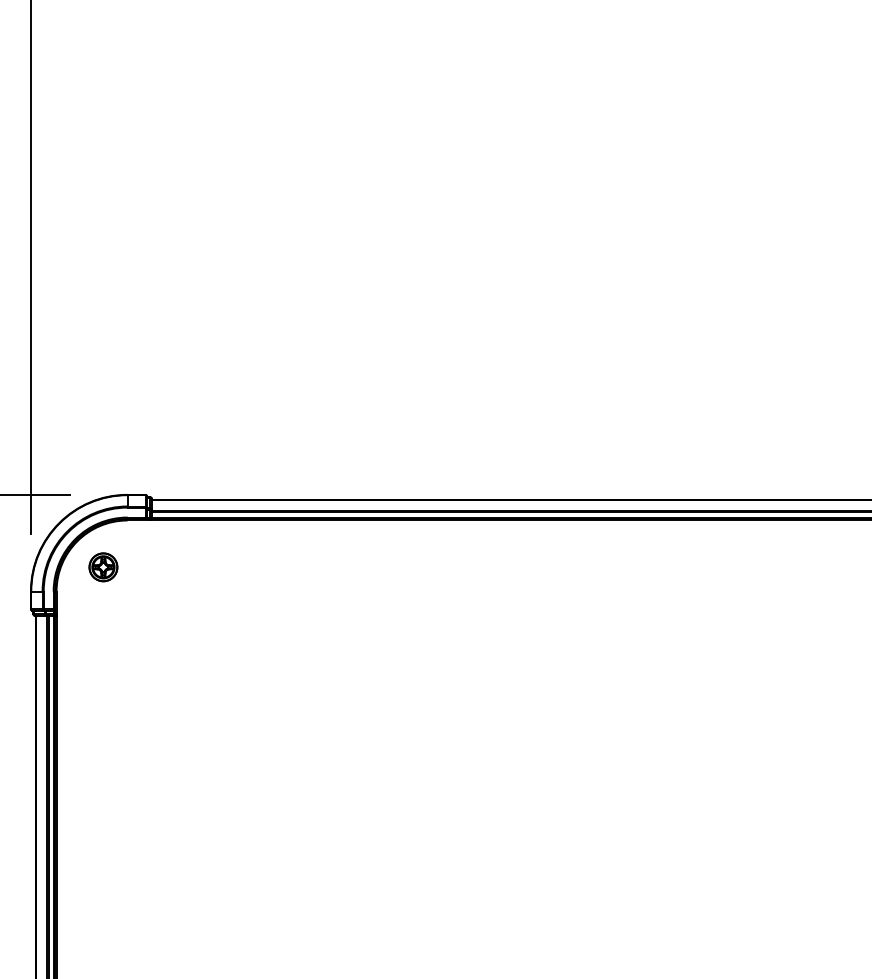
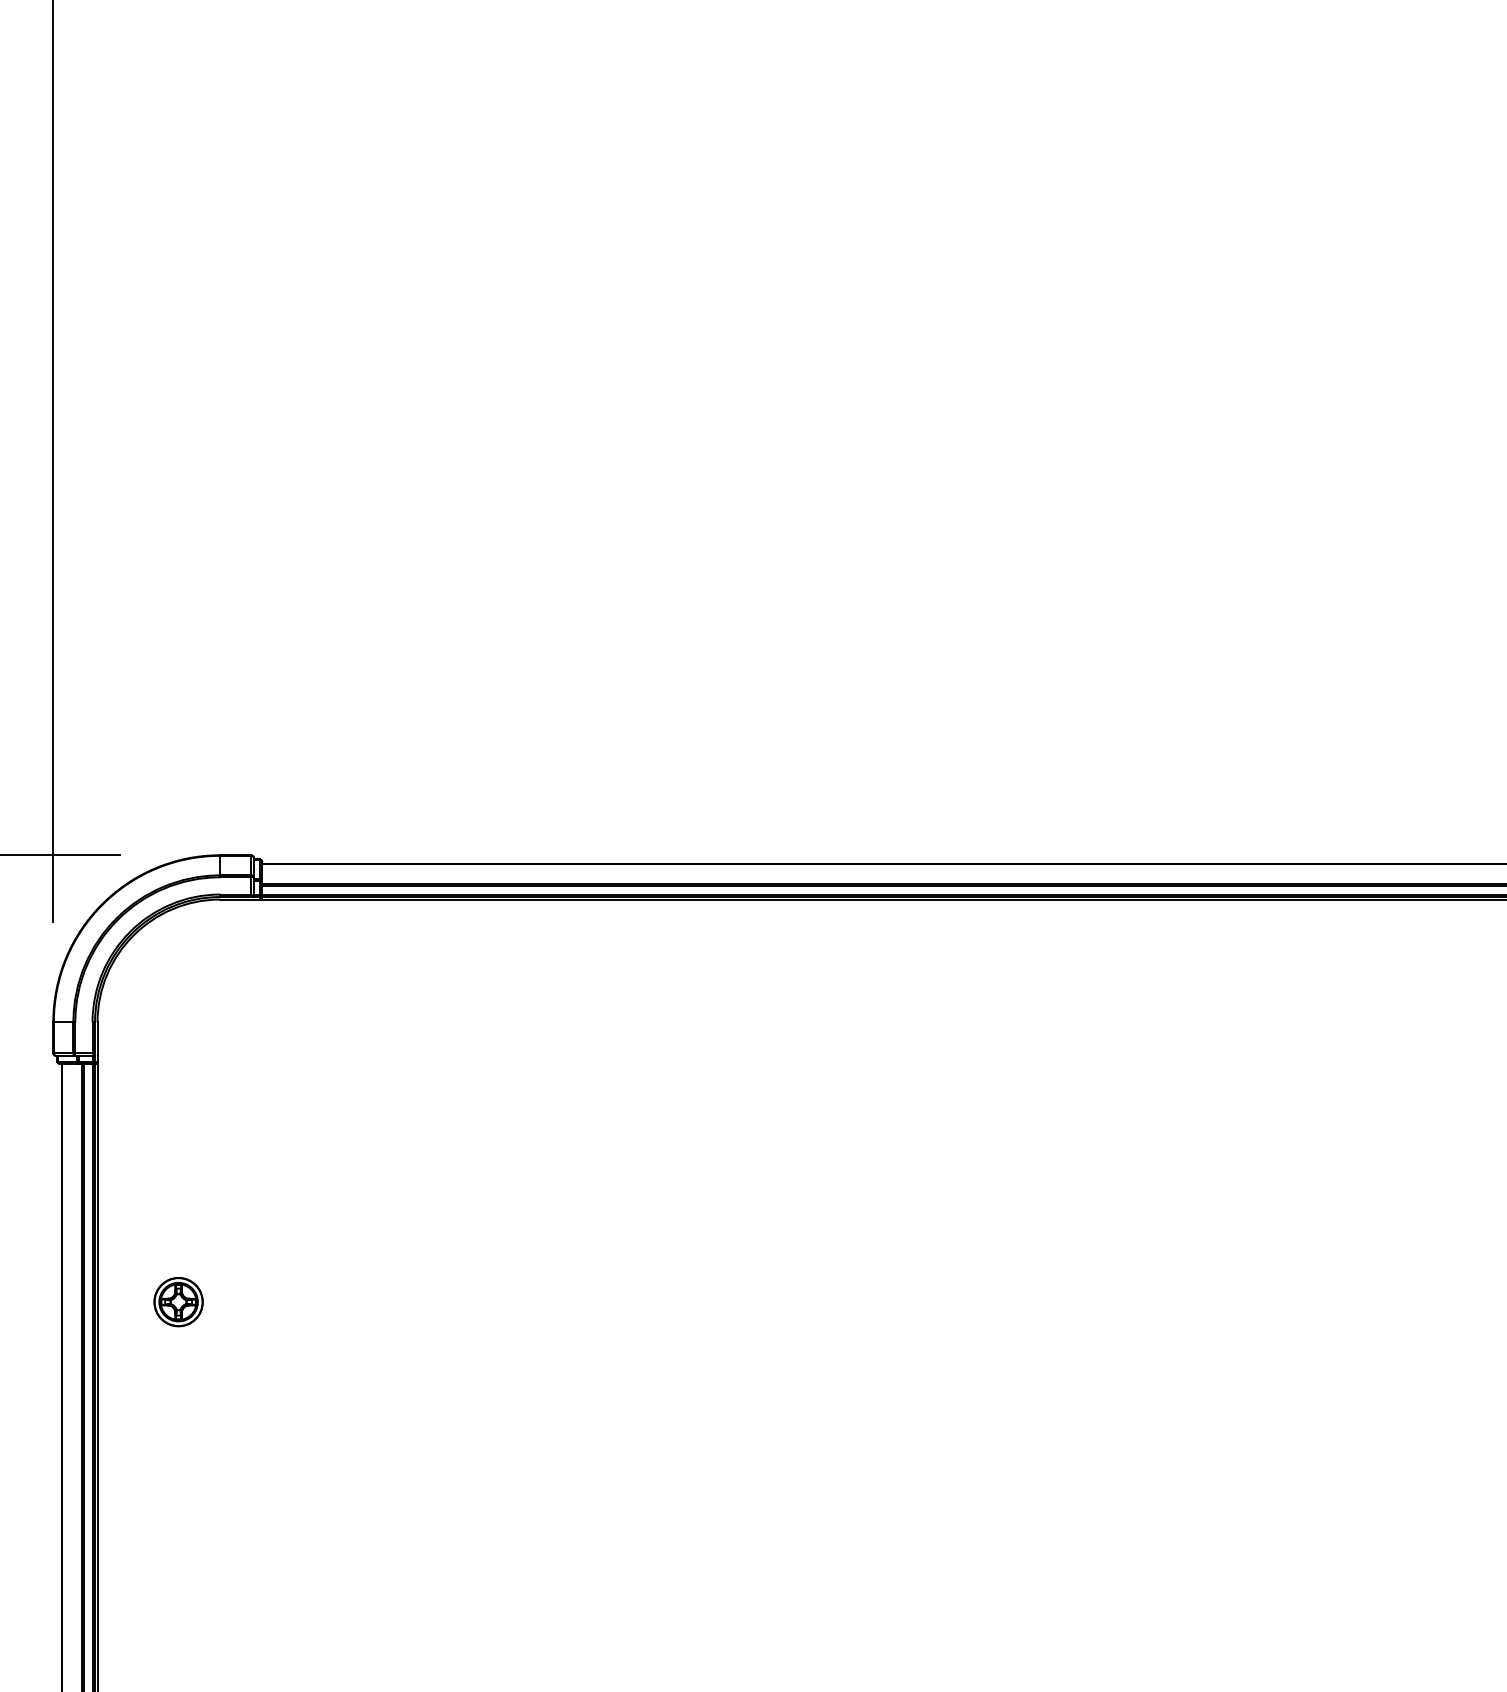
part: (103, 567) -> (178, 1302), moved

